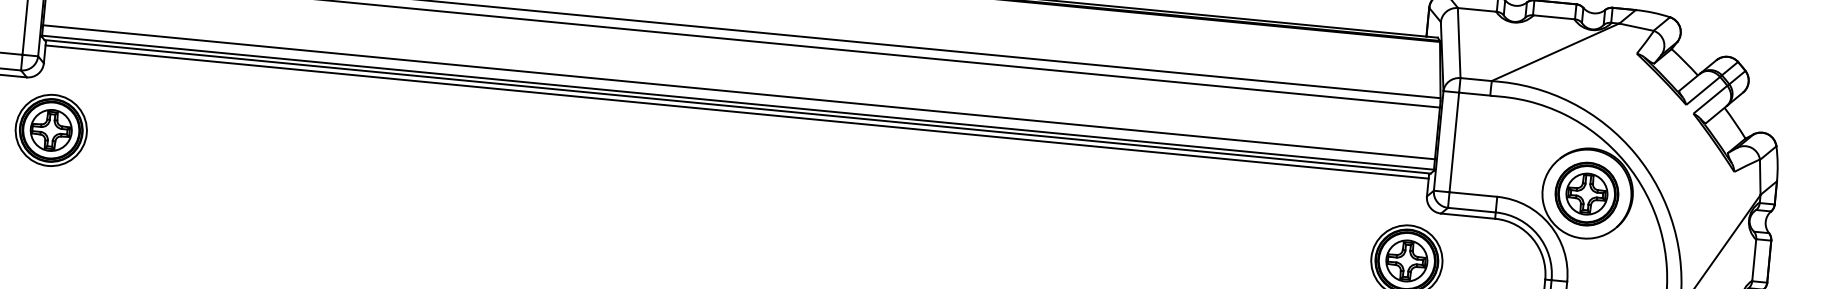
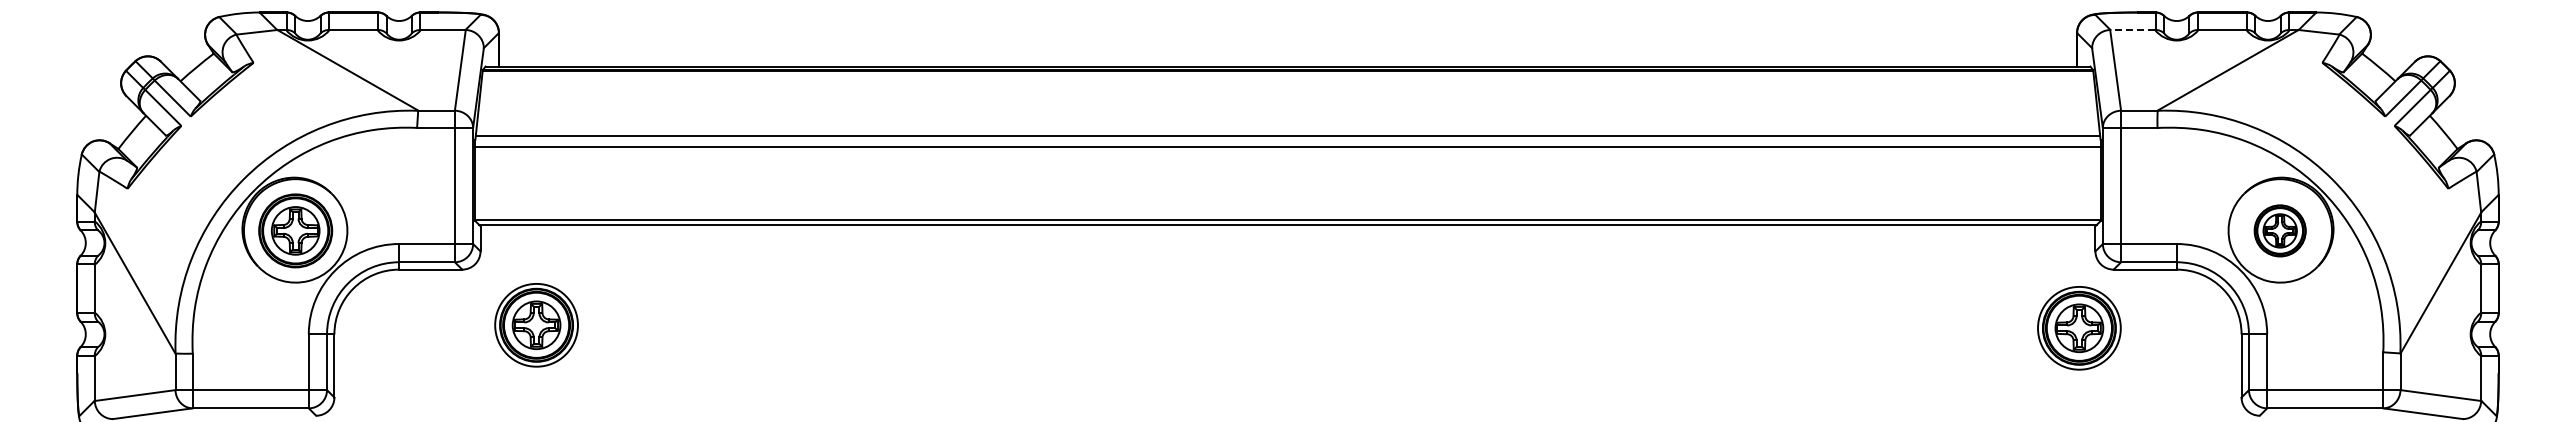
line: (1476, 10) -> (2132, 30), solid -> dashed
line: (738, 92) -> (1287, 207), removed
line: (736, 111) -> (1287, 230), removed
part: (51, 130) -> (536, 325), moved
part: (1586, 193) -> (2279, 230), size x0.7

